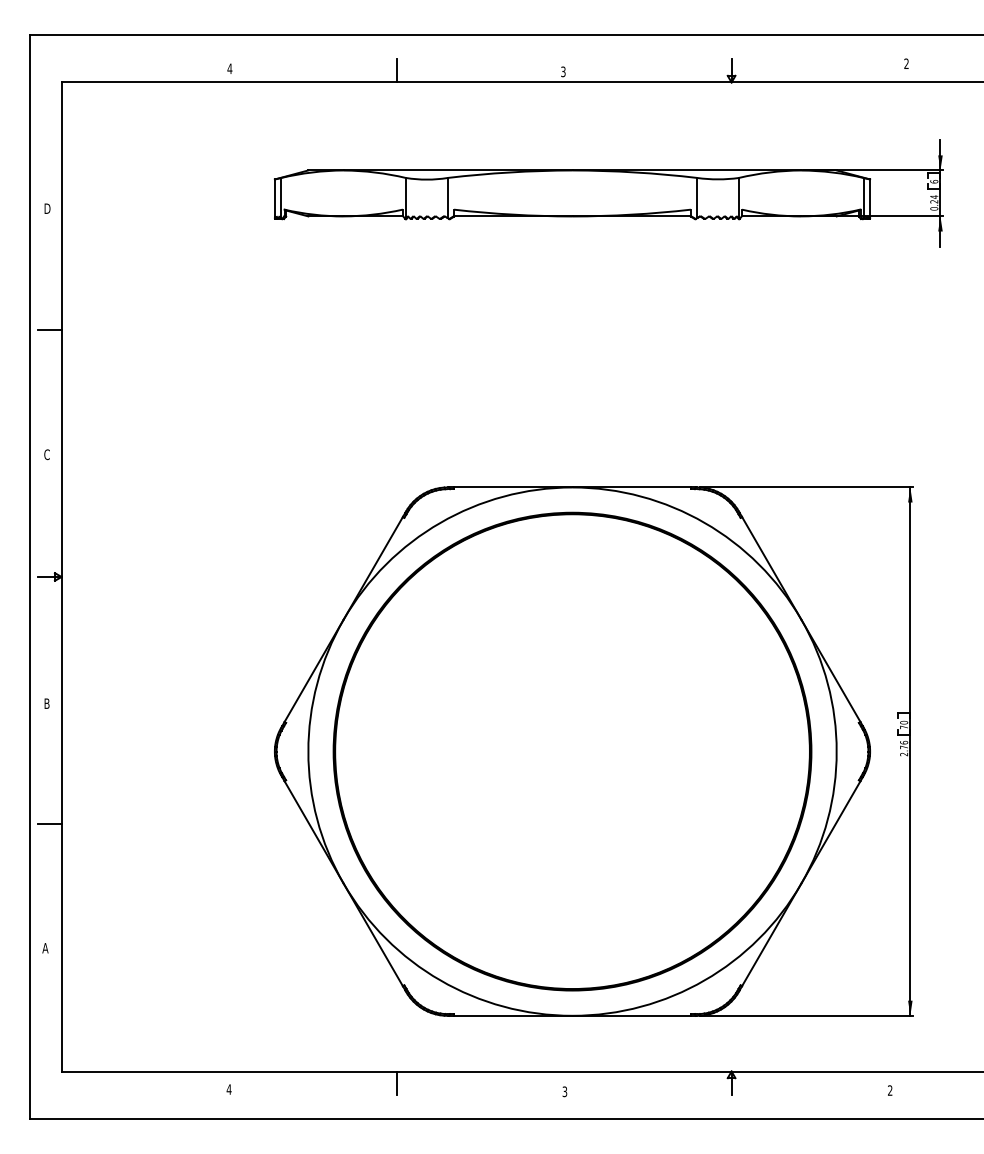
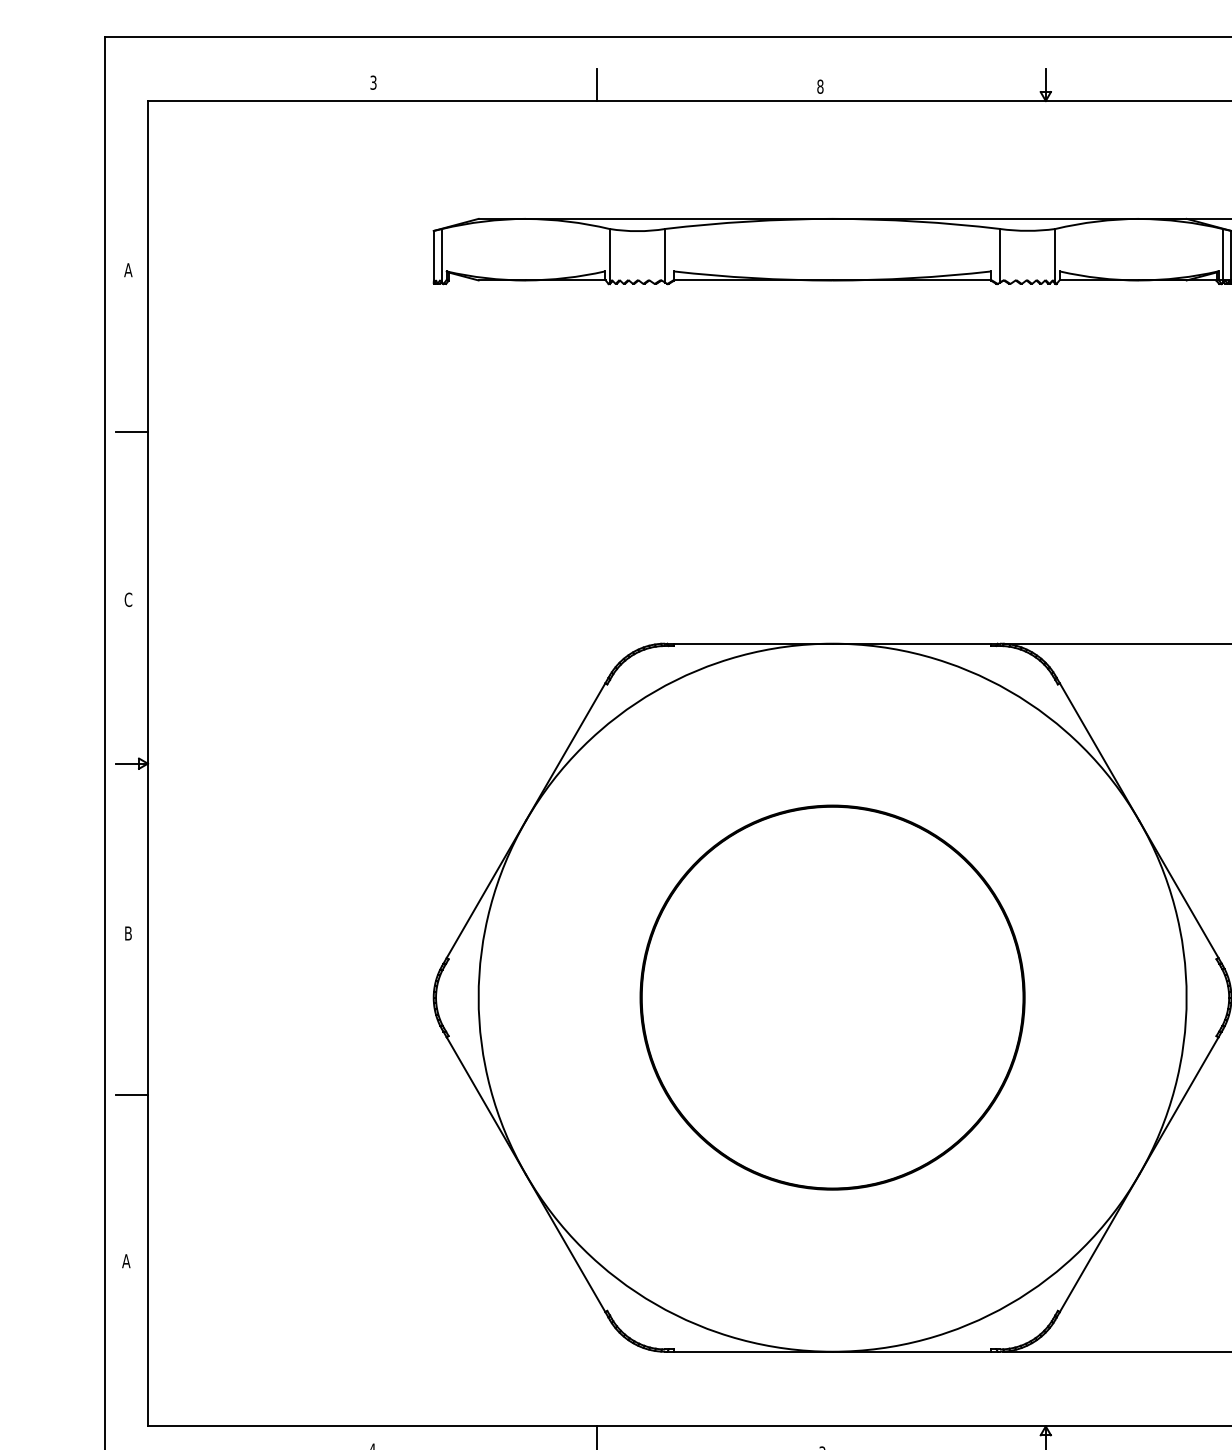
text: (229, 68) -> (372, 82), 4 -> 3
text: (563, 71) -> (820, 86), 3 -> 8
text: (46, 208) -> (127, 269), D -> A
part: (572, 751) -> (832, 997), size x0.6

